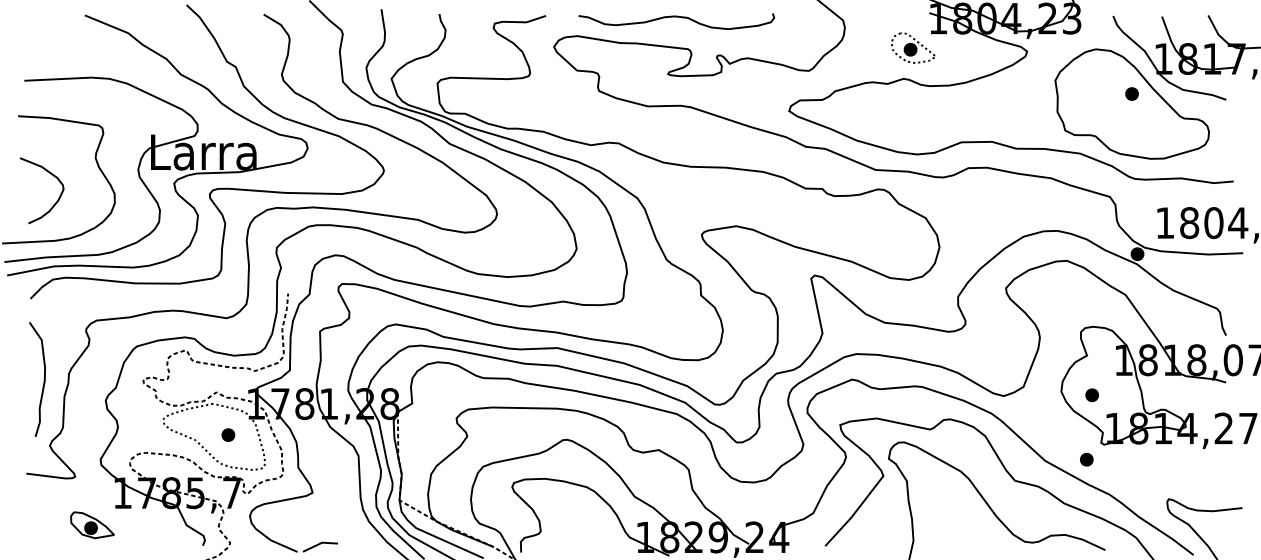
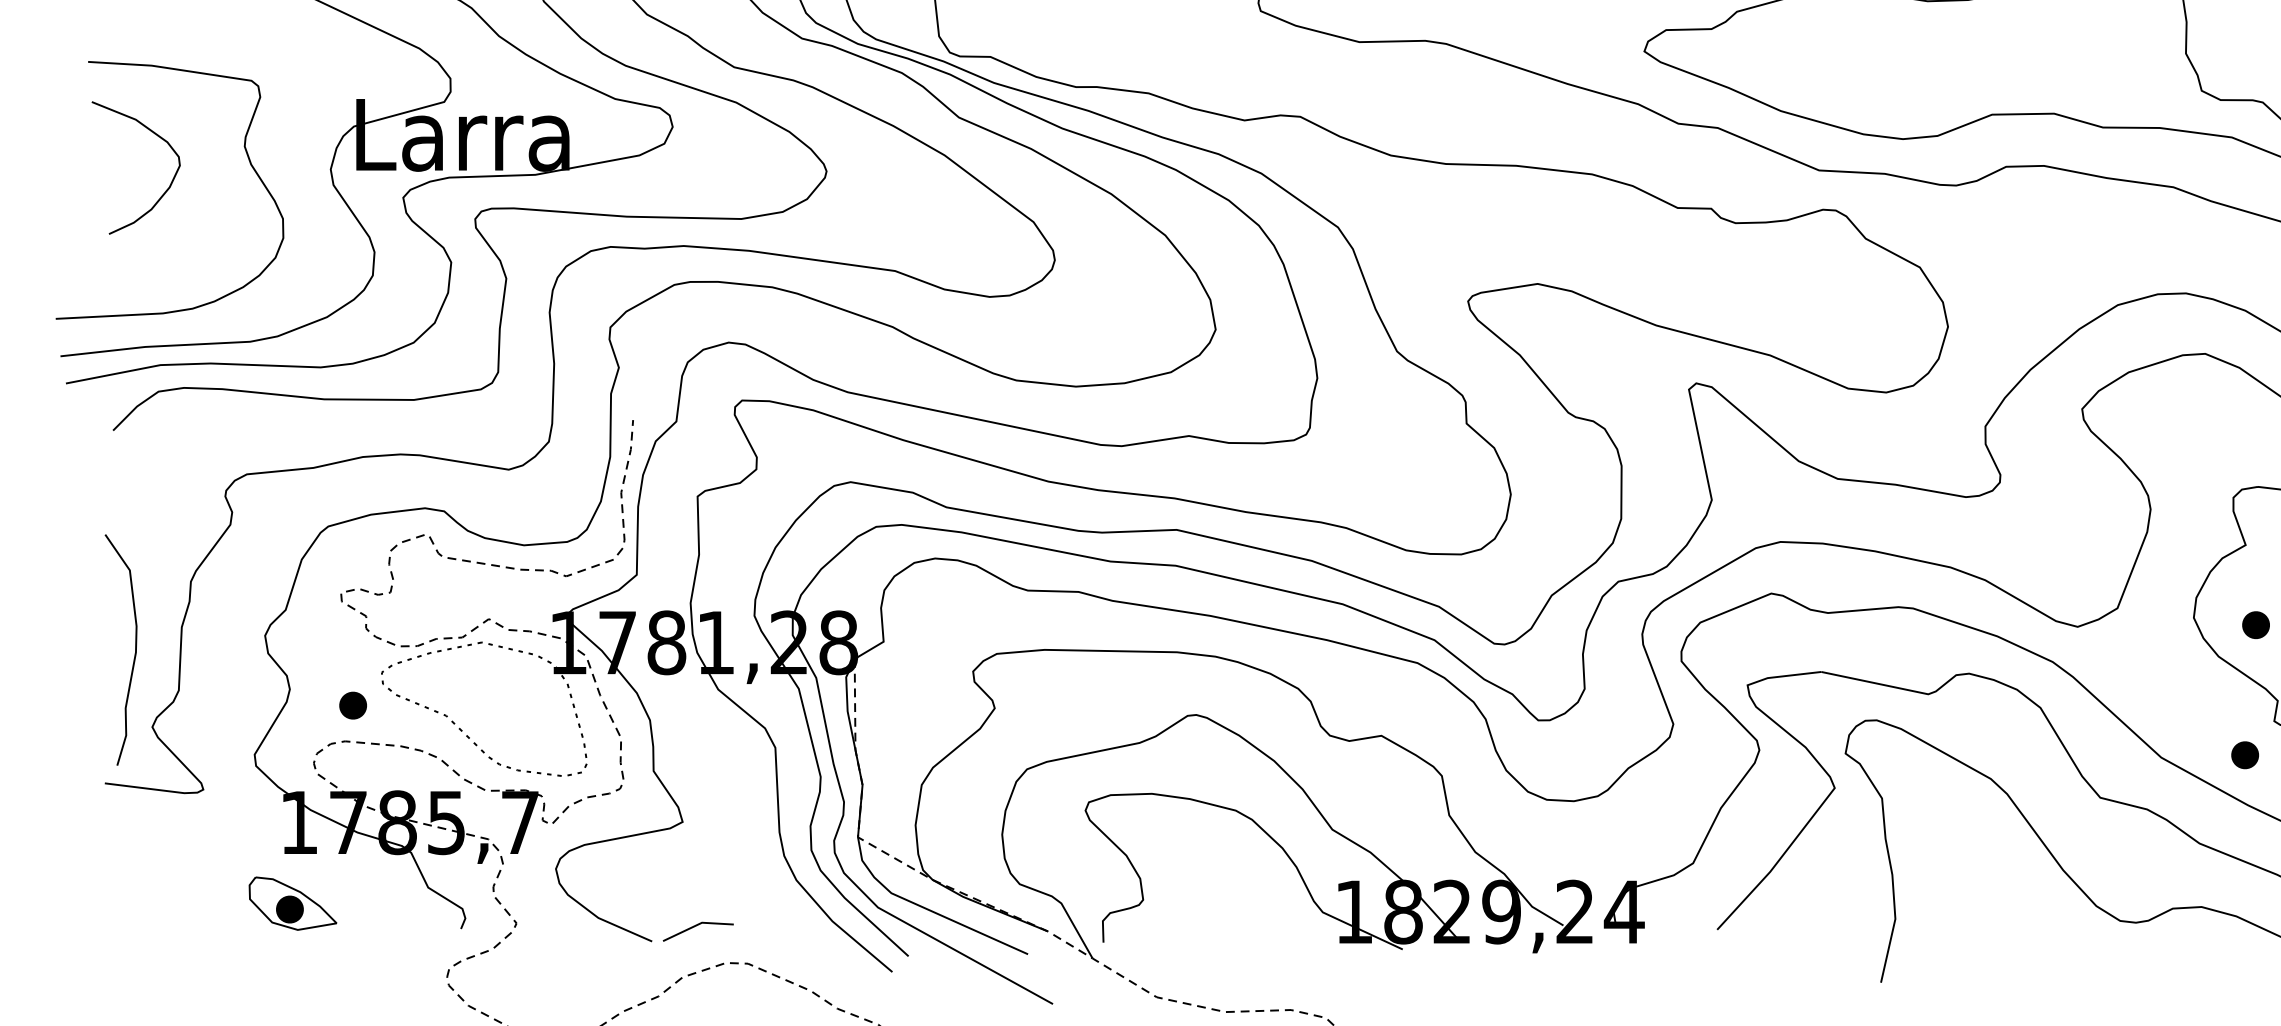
curve: (50, 174) -> (153, 135), moved
curve: (43, 379) -> (133, 649), moved
part: (228, 434) -> (353, 704), moved
part: (92, 525) -> (292, 904), moved

